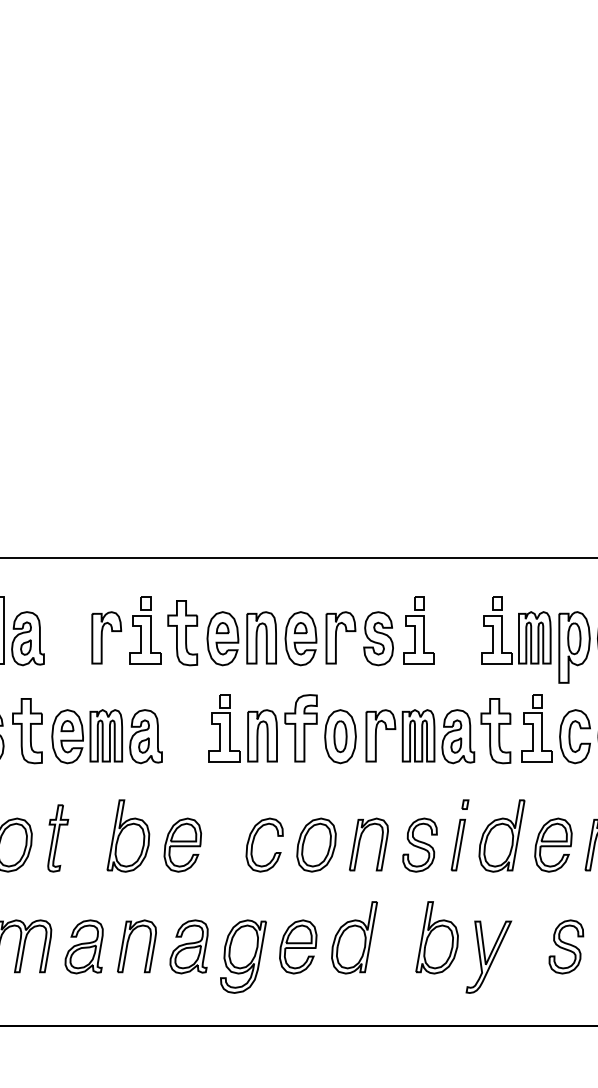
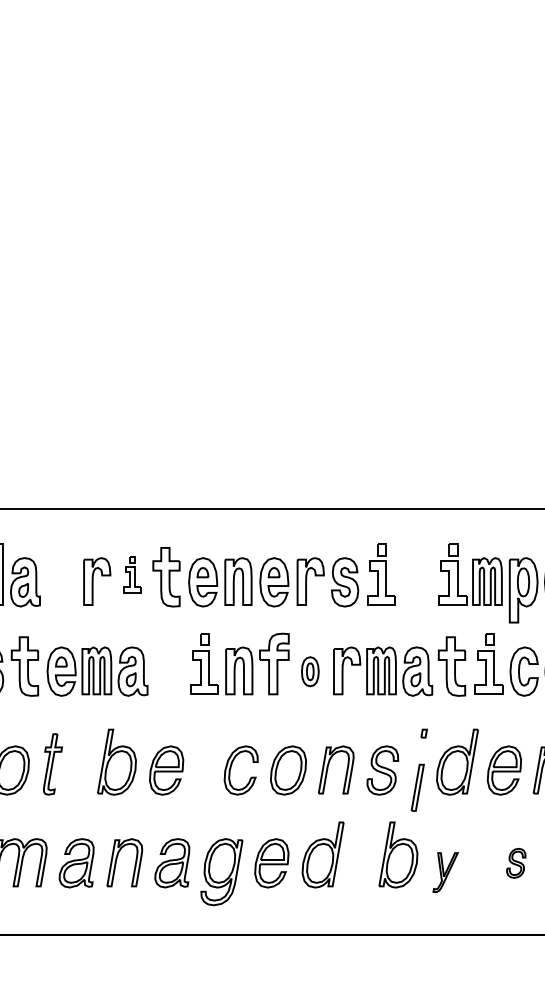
part: (145, 630) -> (132, 574), size x0.6
part: (340, 736) -> (310, 671), size x0.6
part: (457, 844) -> (416, 787), moved
part: (566, 946) -> (516, 862), size x0.6
part: (488, 956) -> (445, 872), size x0.6

